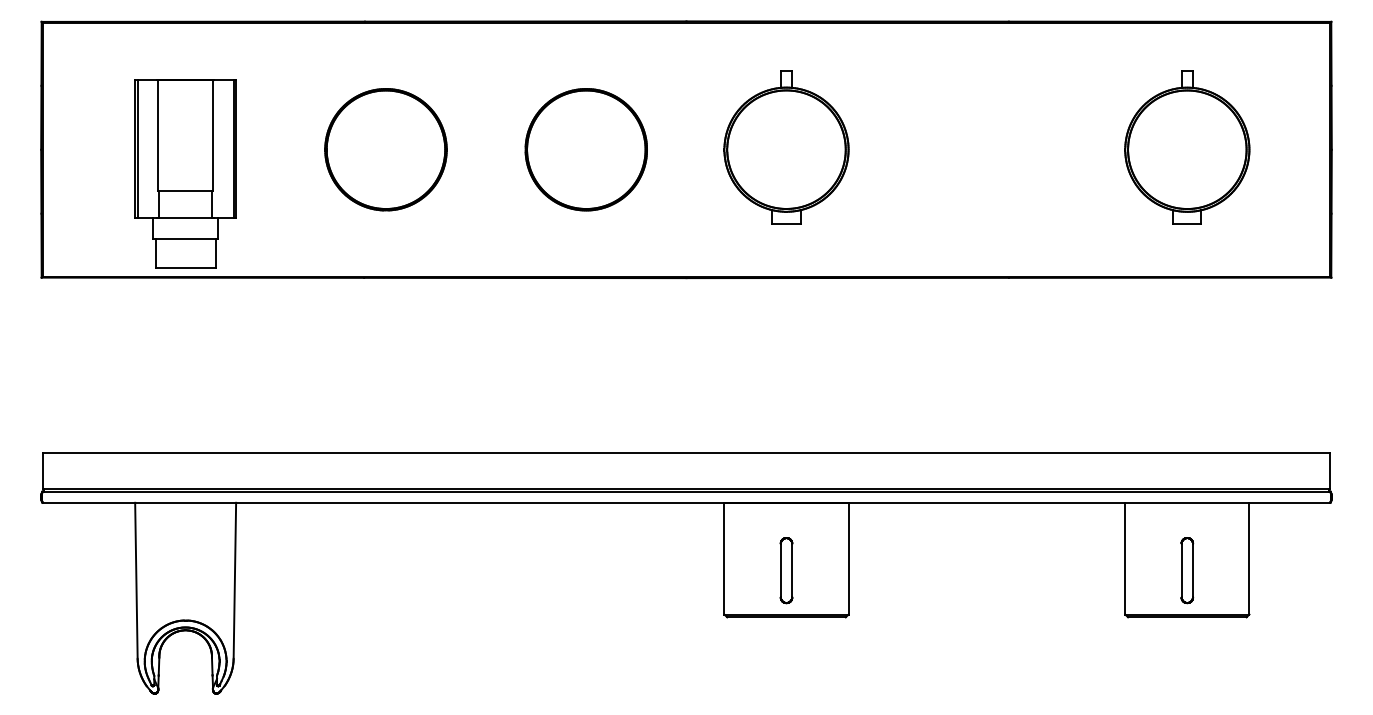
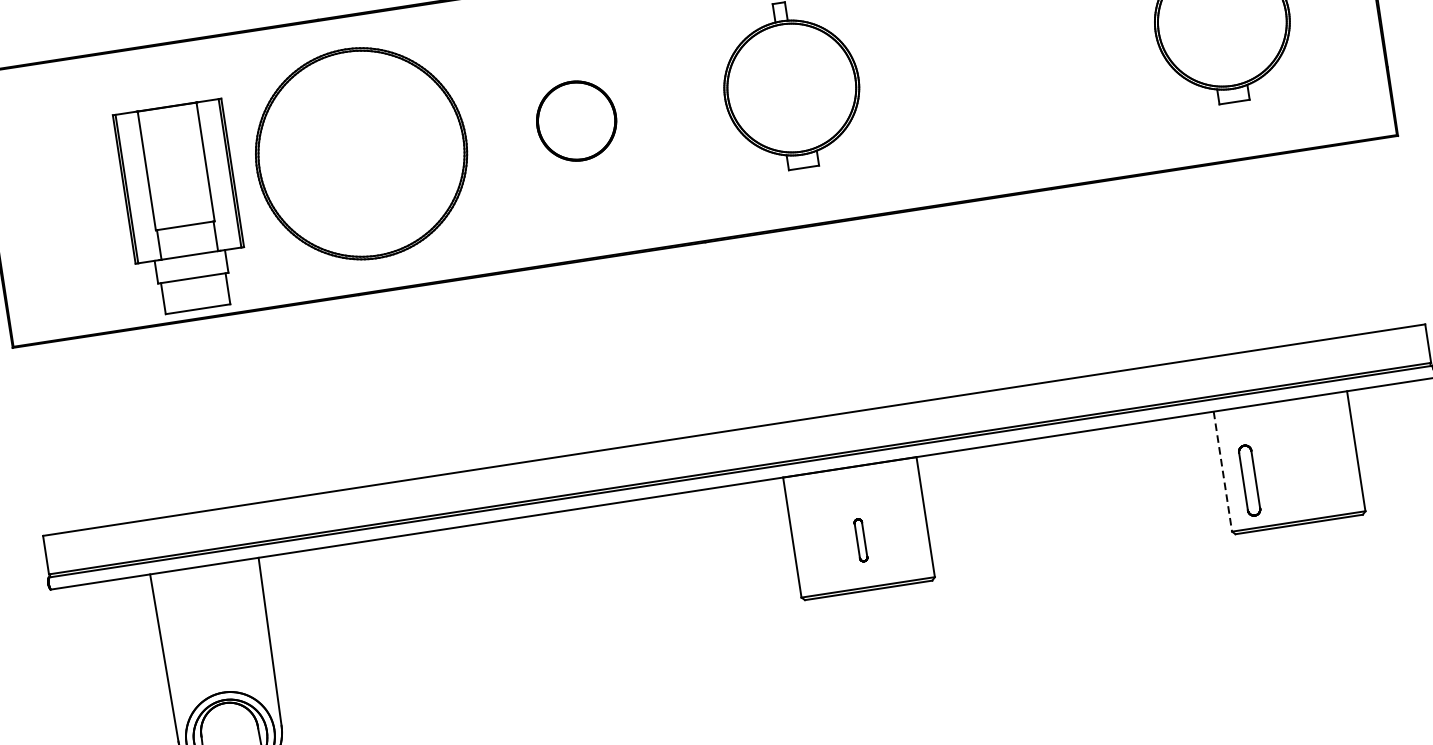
part: (385, 149) -> (360, 153), size x1.6
part: (585, 149) -> (575, 120), size x0.6
part: (185, 173) -> (182, 207), moved
line: (1125, 558) -> (1223, 471), solid -> dashed
part: (786, 570) -> (860, 540), size x0.6
part: (1187, 570) -> (1249, 480), moved

